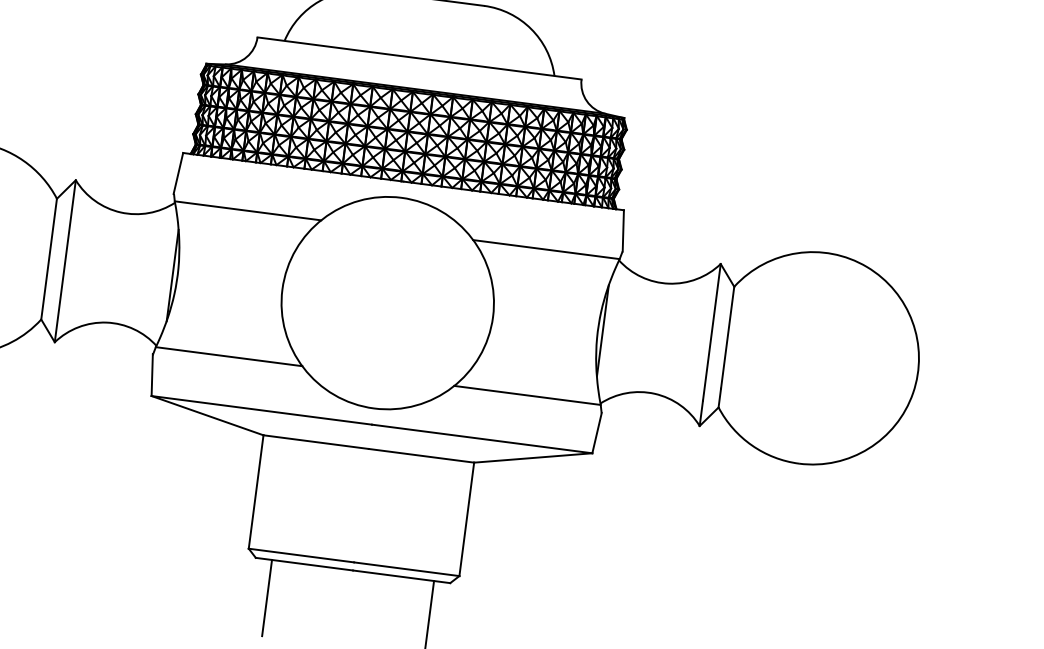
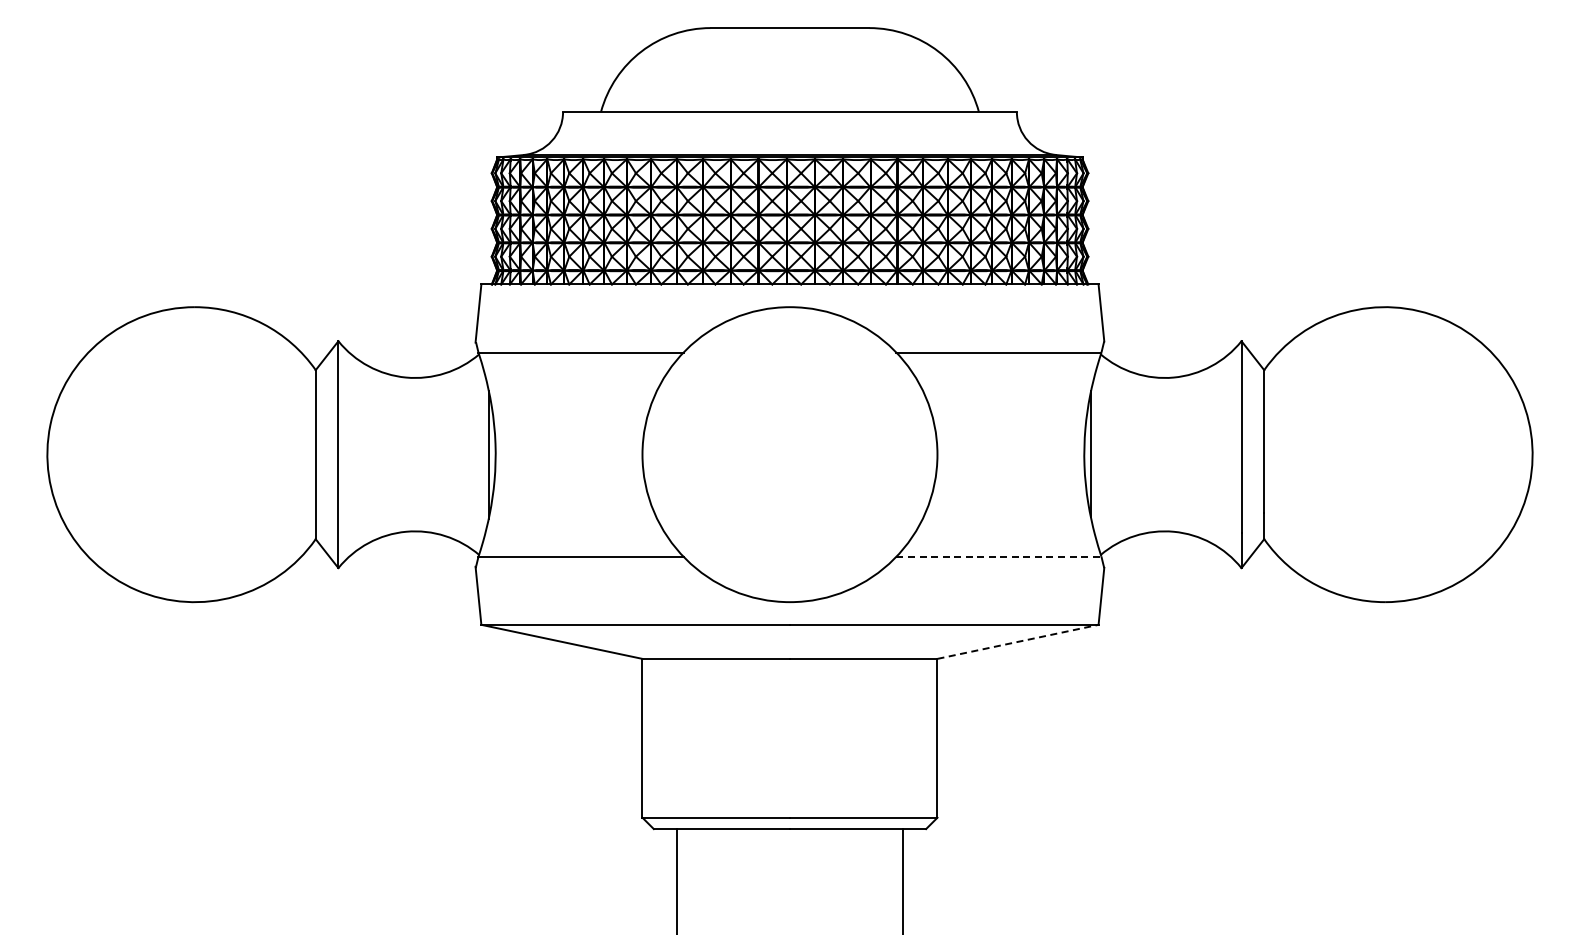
line: (527, 395) -> (998, 556), solid -> dashed
line: (533, 457) -> (1018, 641), solid -> dashed

